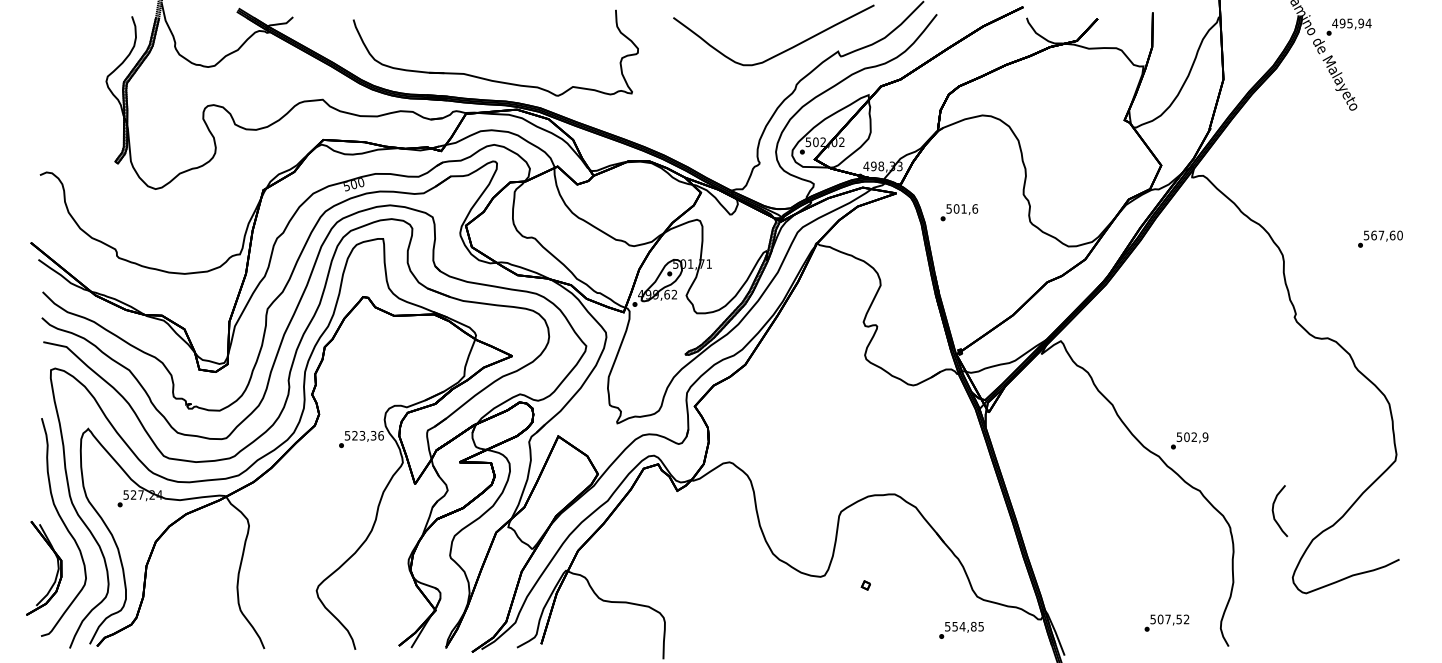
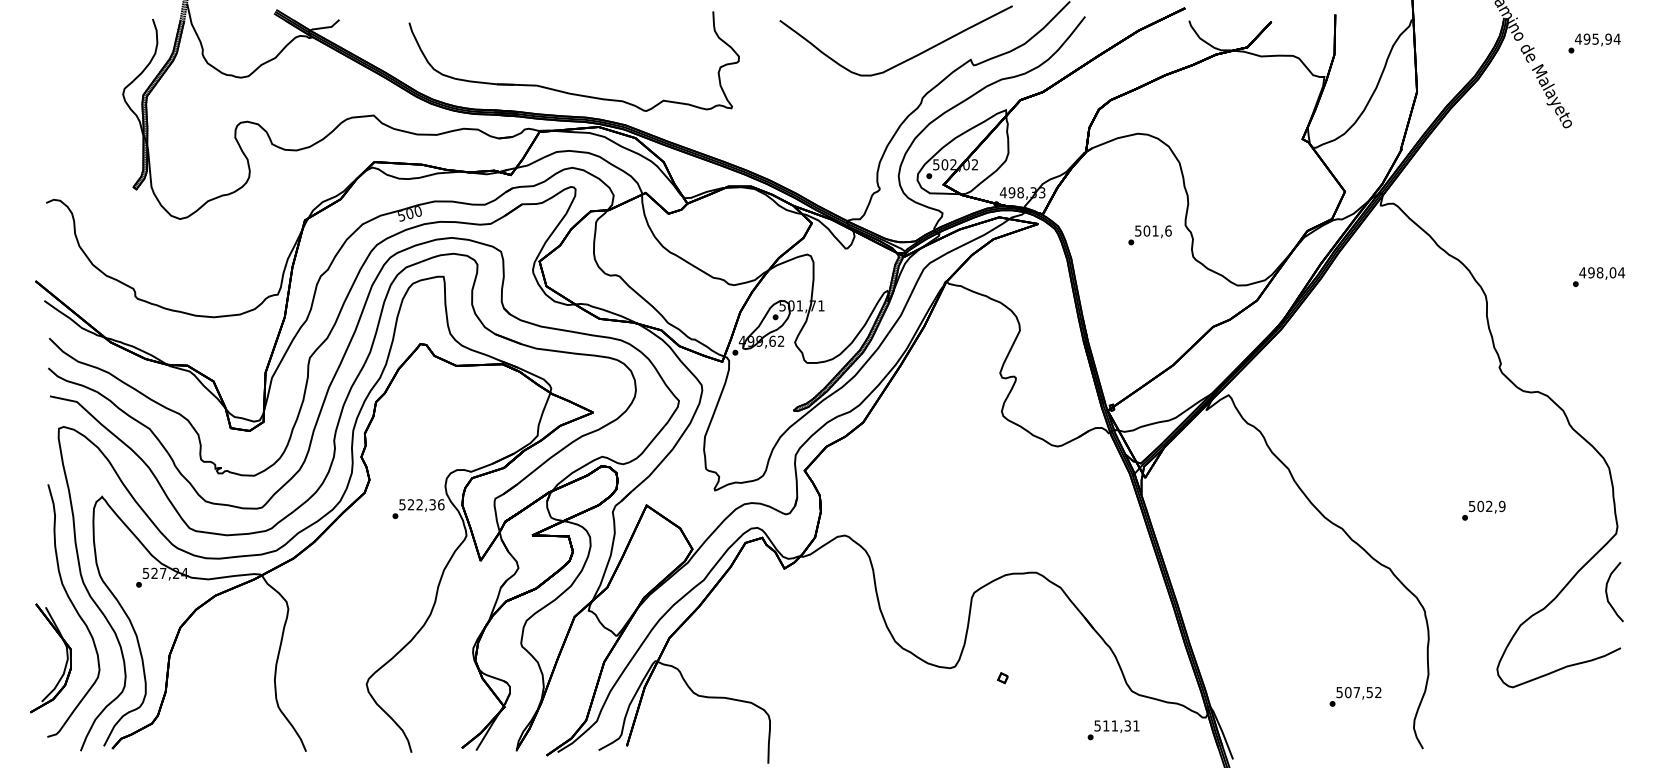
text: (1349, 27) -> (1594, 43), moved
text: (958, 212) -> (1149, 235), moved
text: (1383, 235) -> (1602, 272), 567,60 -> 498,04
text: (362, 436) -> (419, 505), 523,36 -> 522,36
text: (1189, 440) -> (1483, 510), moved
curve: (1273, 511) -> (1607, 592), moved
text: (1166, 622) -> (1355, 696), moved
text: (968, 626) -> (1121, 725), 554,85 -> 511,31

